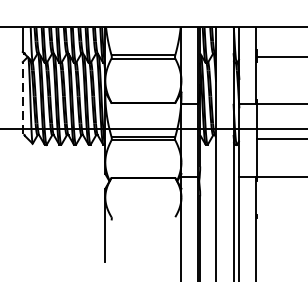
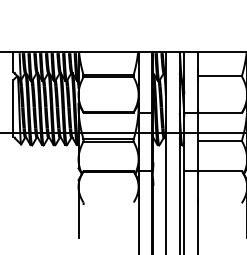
line: (22, 96) -> (13, 107), dashed -> solid

